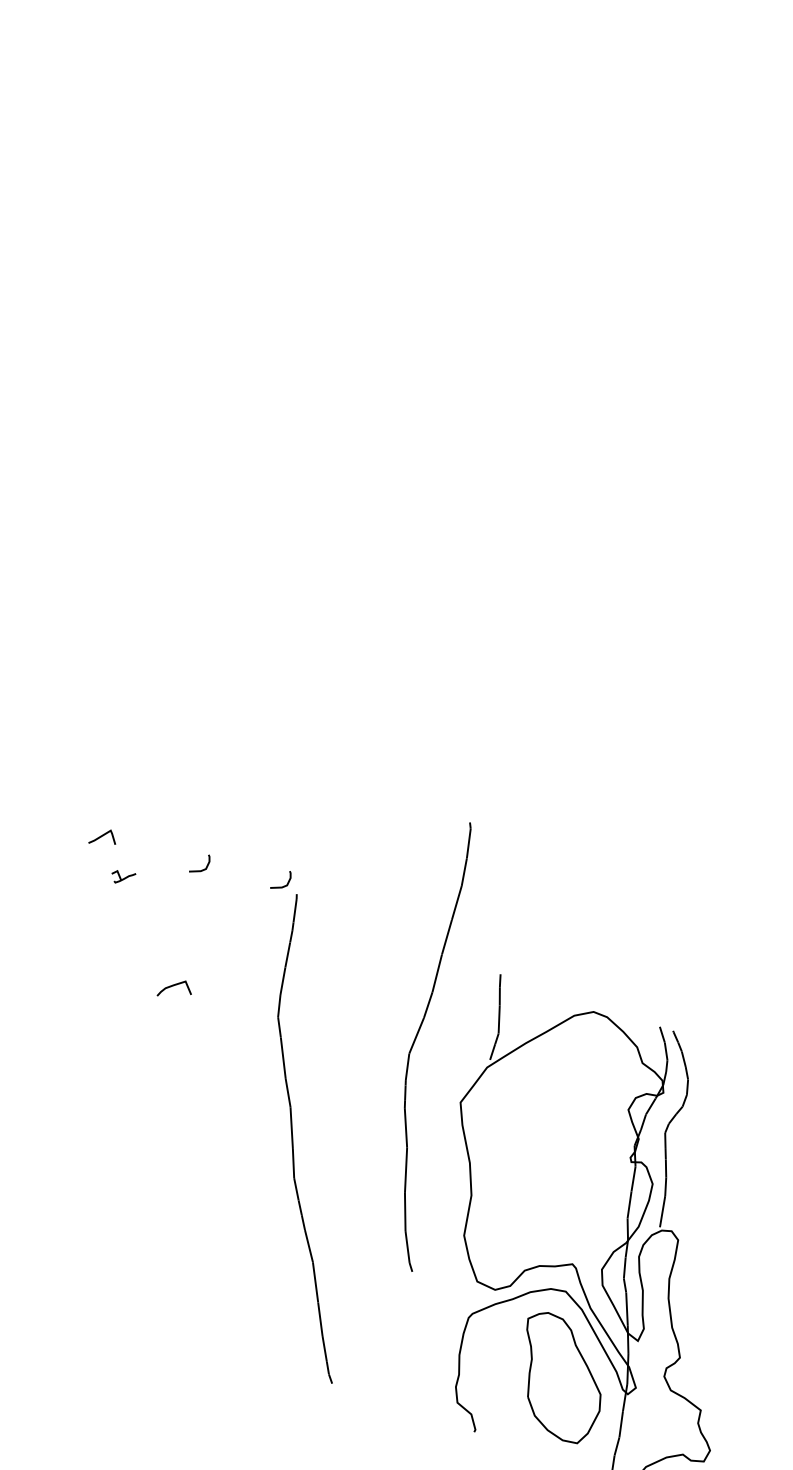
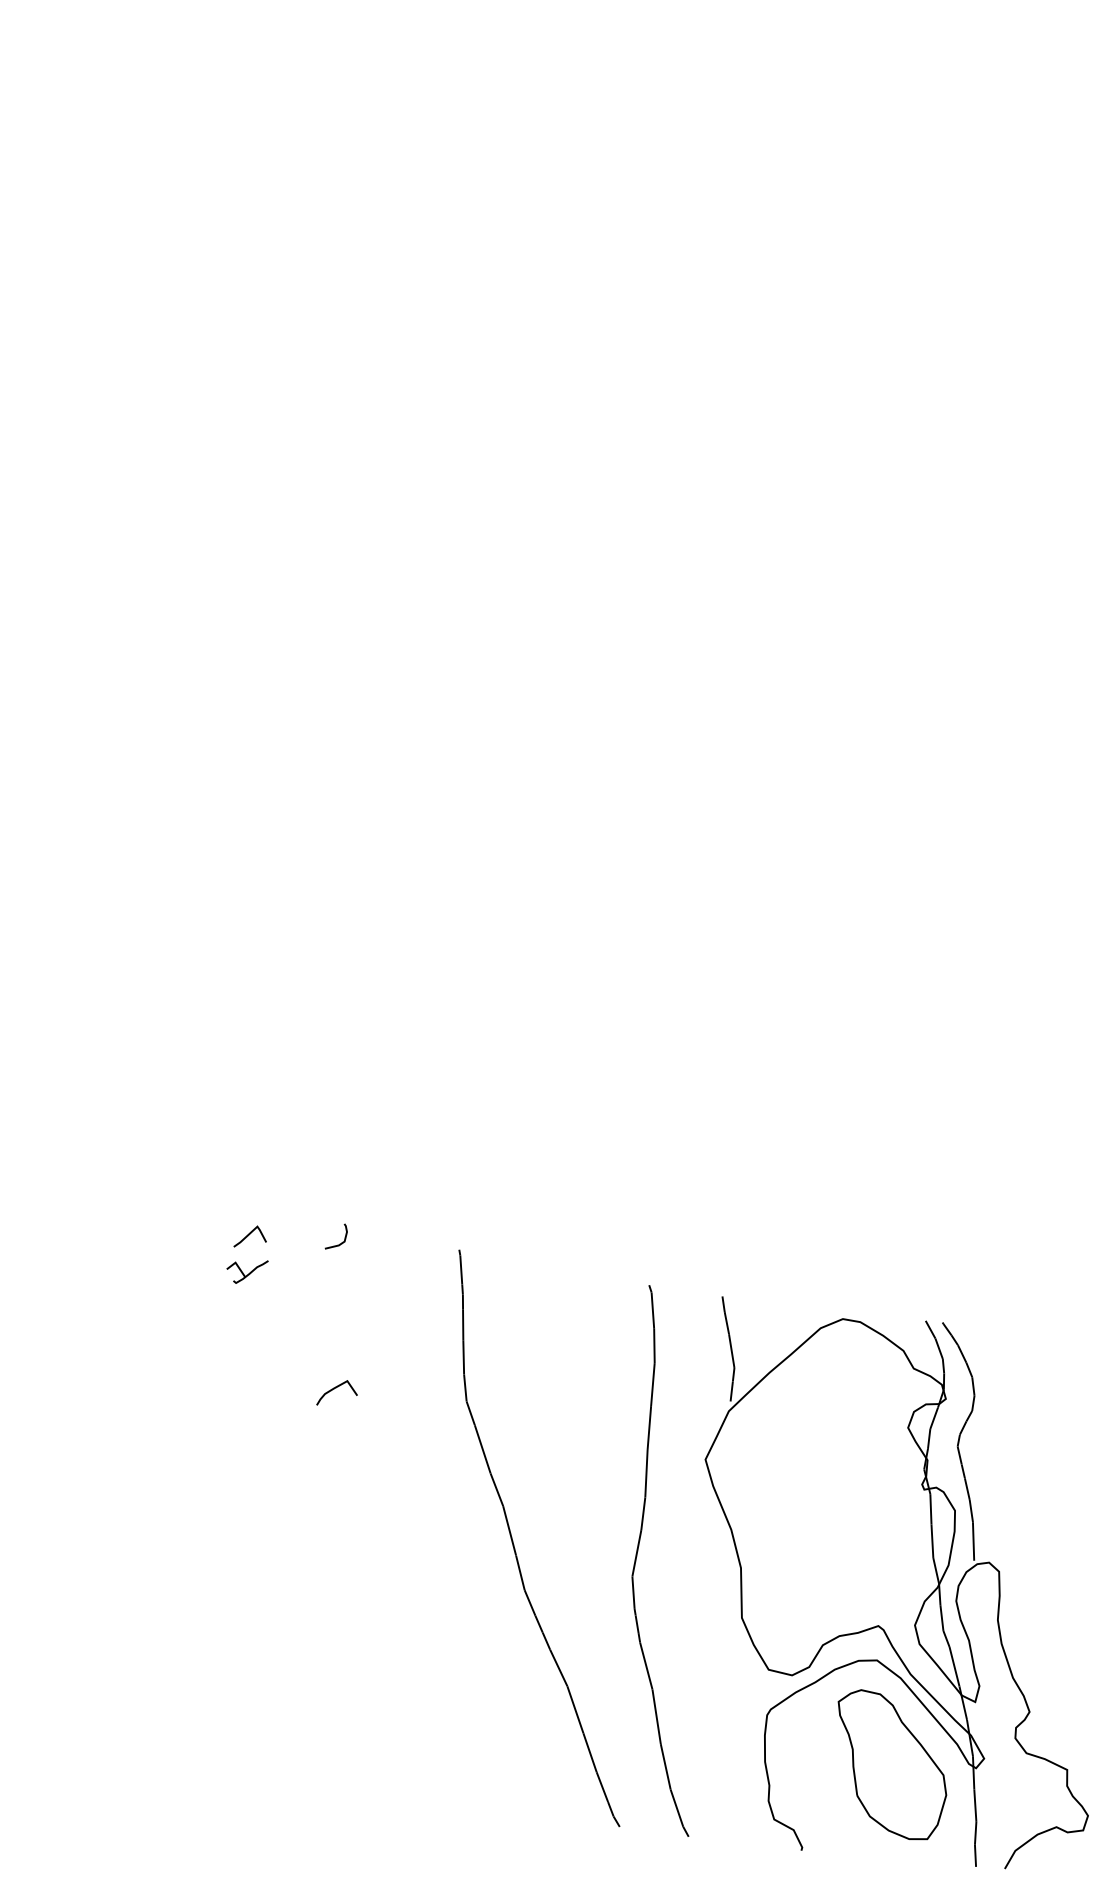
line: (102, 836) -> (249, 1235), moved
part: (123, 877) -> (247, 1271), size x1.43
curve: (282, 886) -> (440, 1243), removed
curve: (416, 1038) -> (637, 1556), moved

